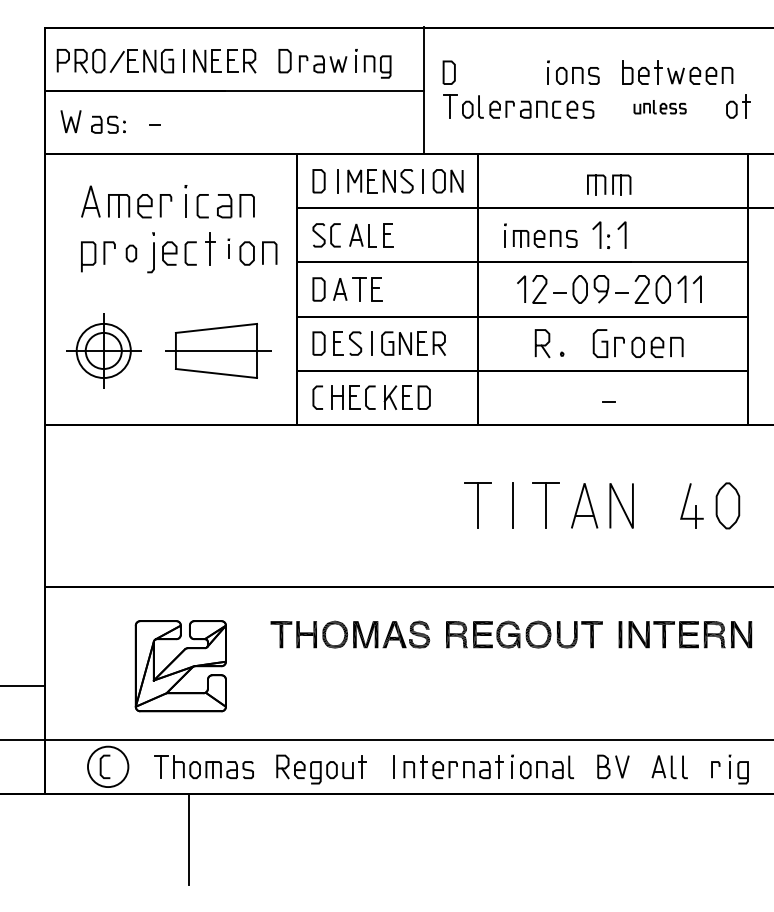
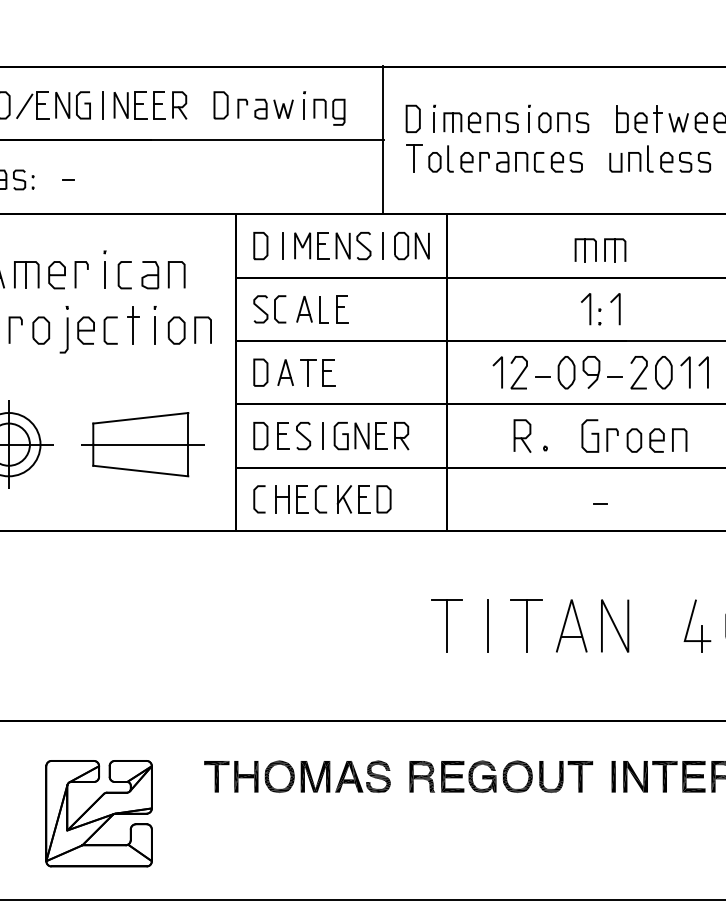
part: (659, 106) -> (659, 158), size x1.67
part: (540, 235) -> (475, 118), moved
part: (228, 248) -> (154, 324), size x1.67
part: (131, 253) -> (41, 330), size x1.43

